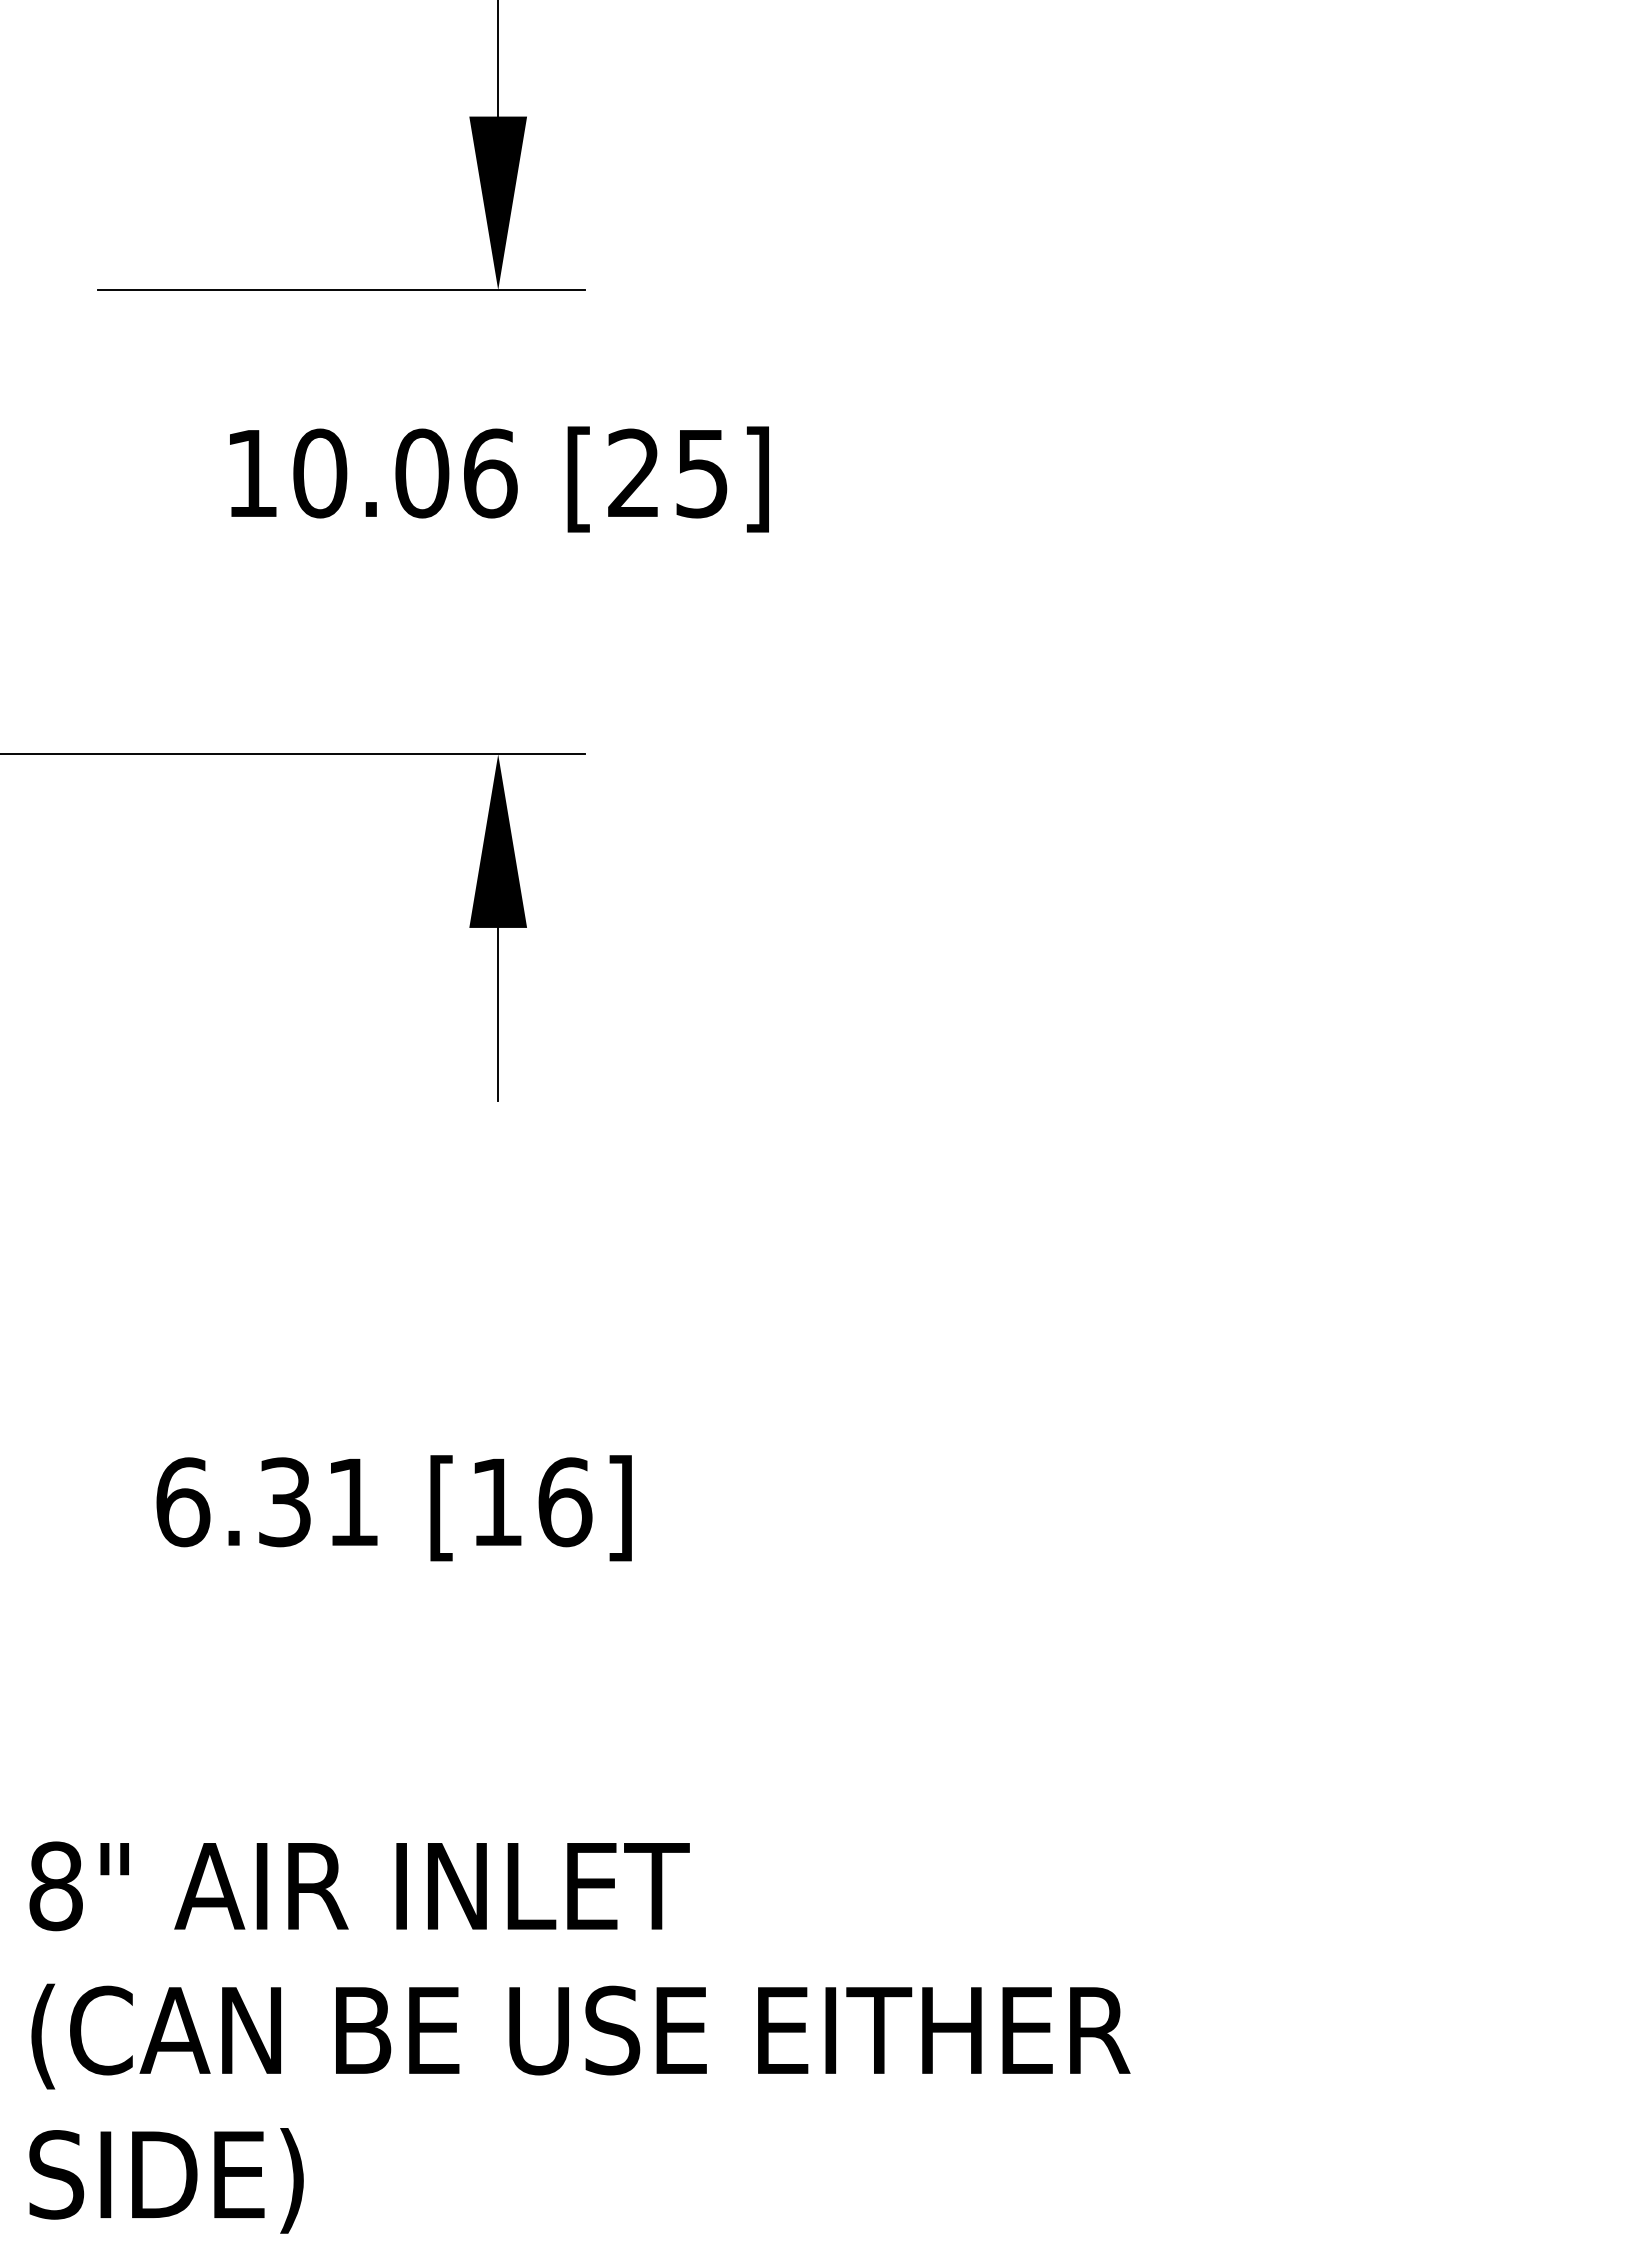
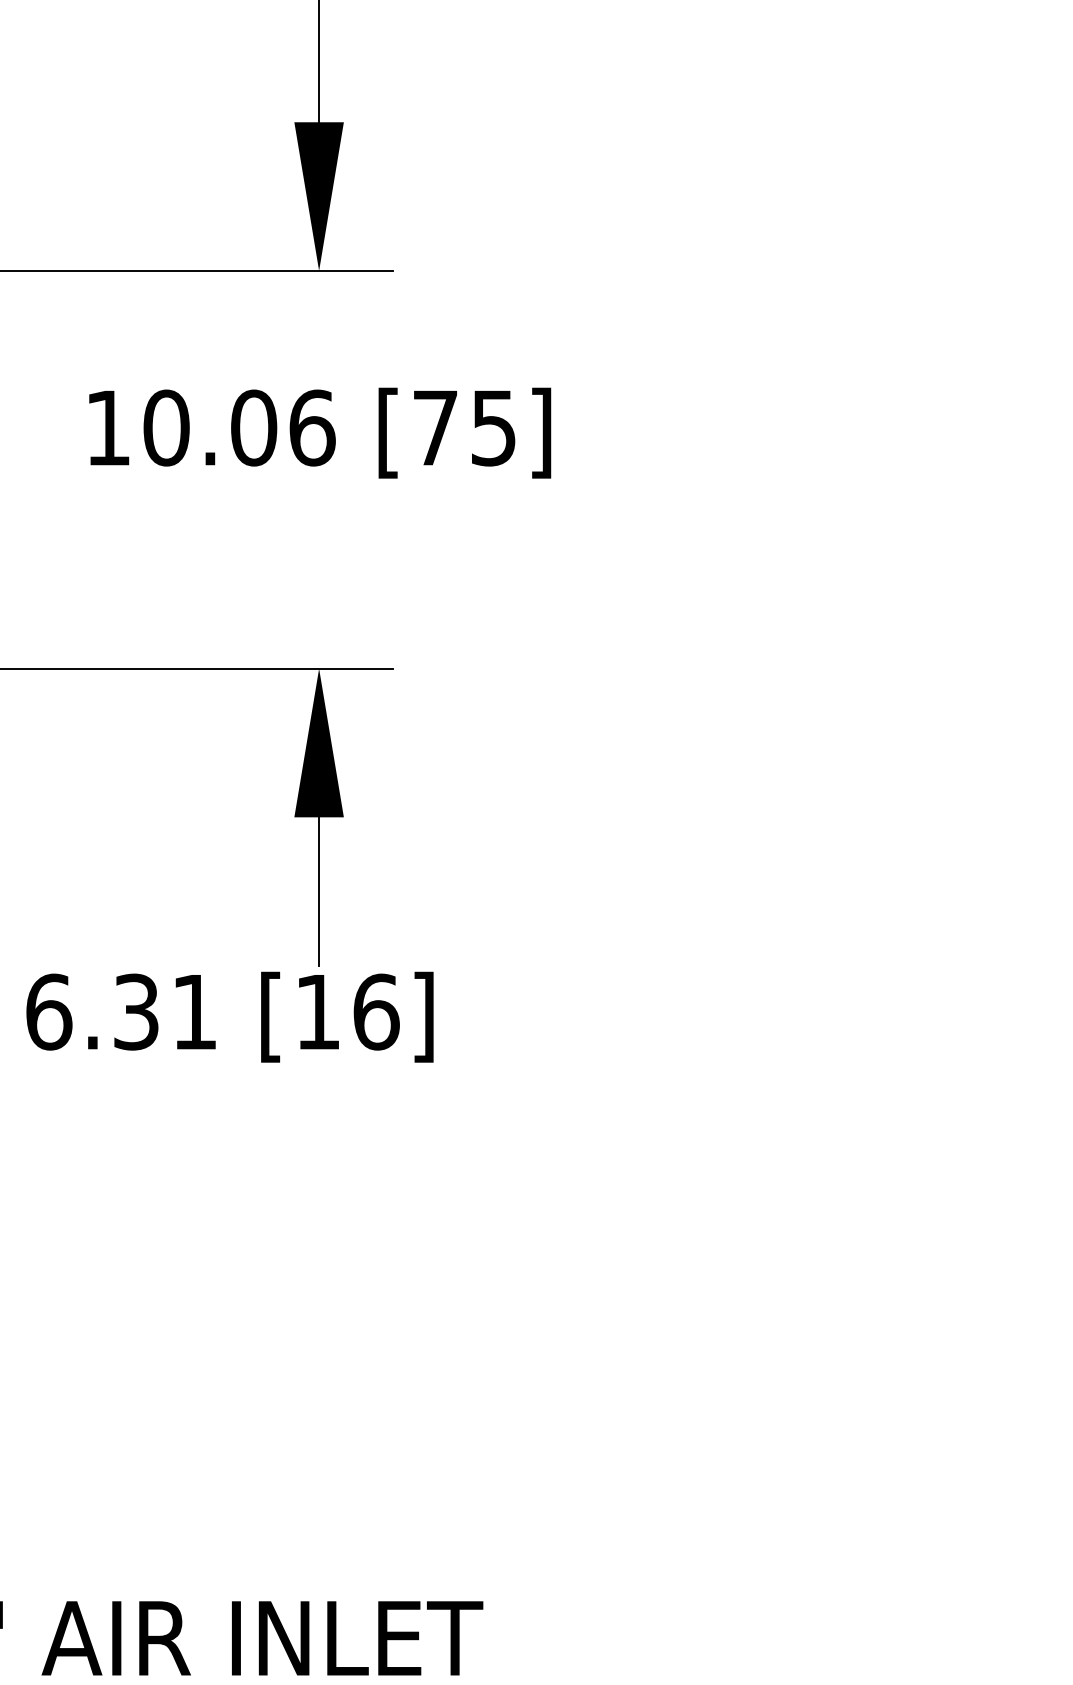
text: (633, 472) -> (435, 427), [25] -> [75]
text: (393, 1508) -> (229, 1017), moved

